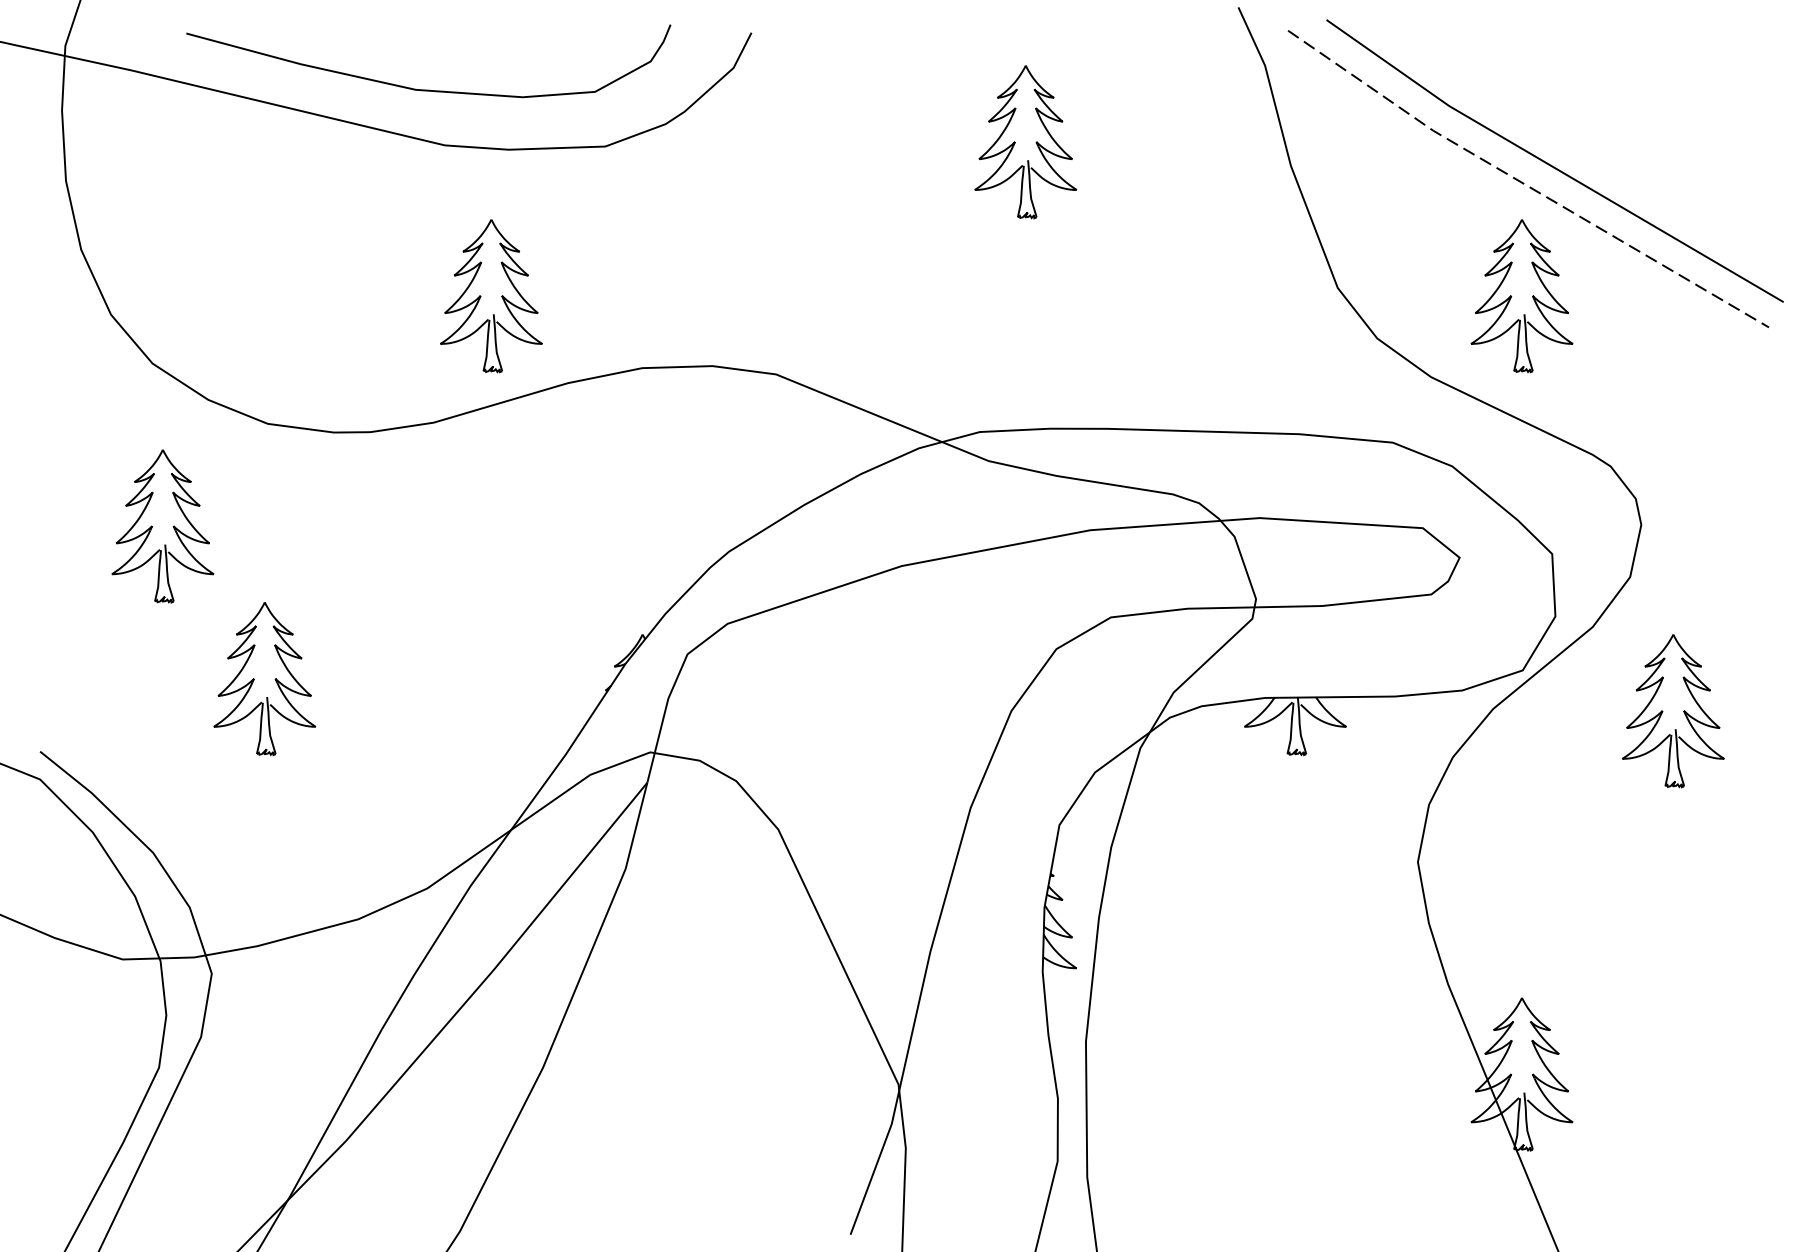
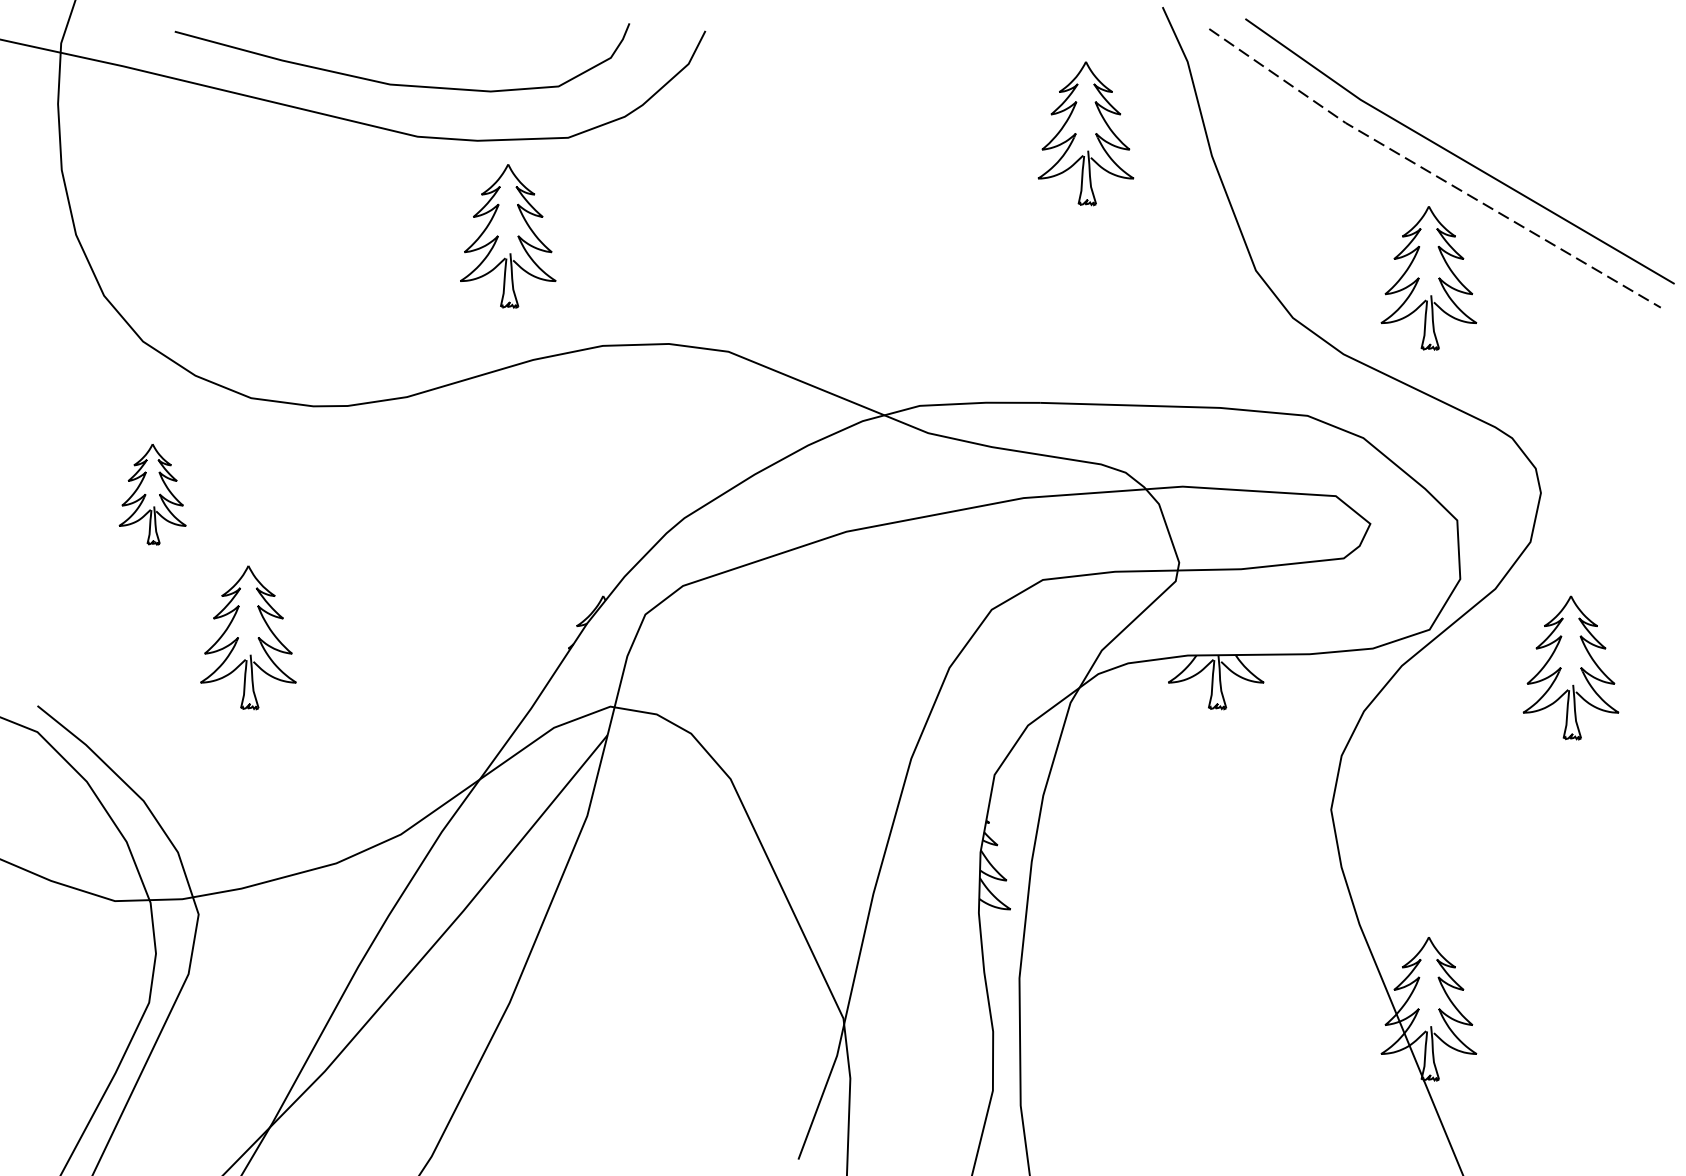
part: (1025, 141) -> (1085, 133), moved
part: (491, 296) -> (508, 236), moved
part: (162, 526) -> (152, 494), size x0.7

